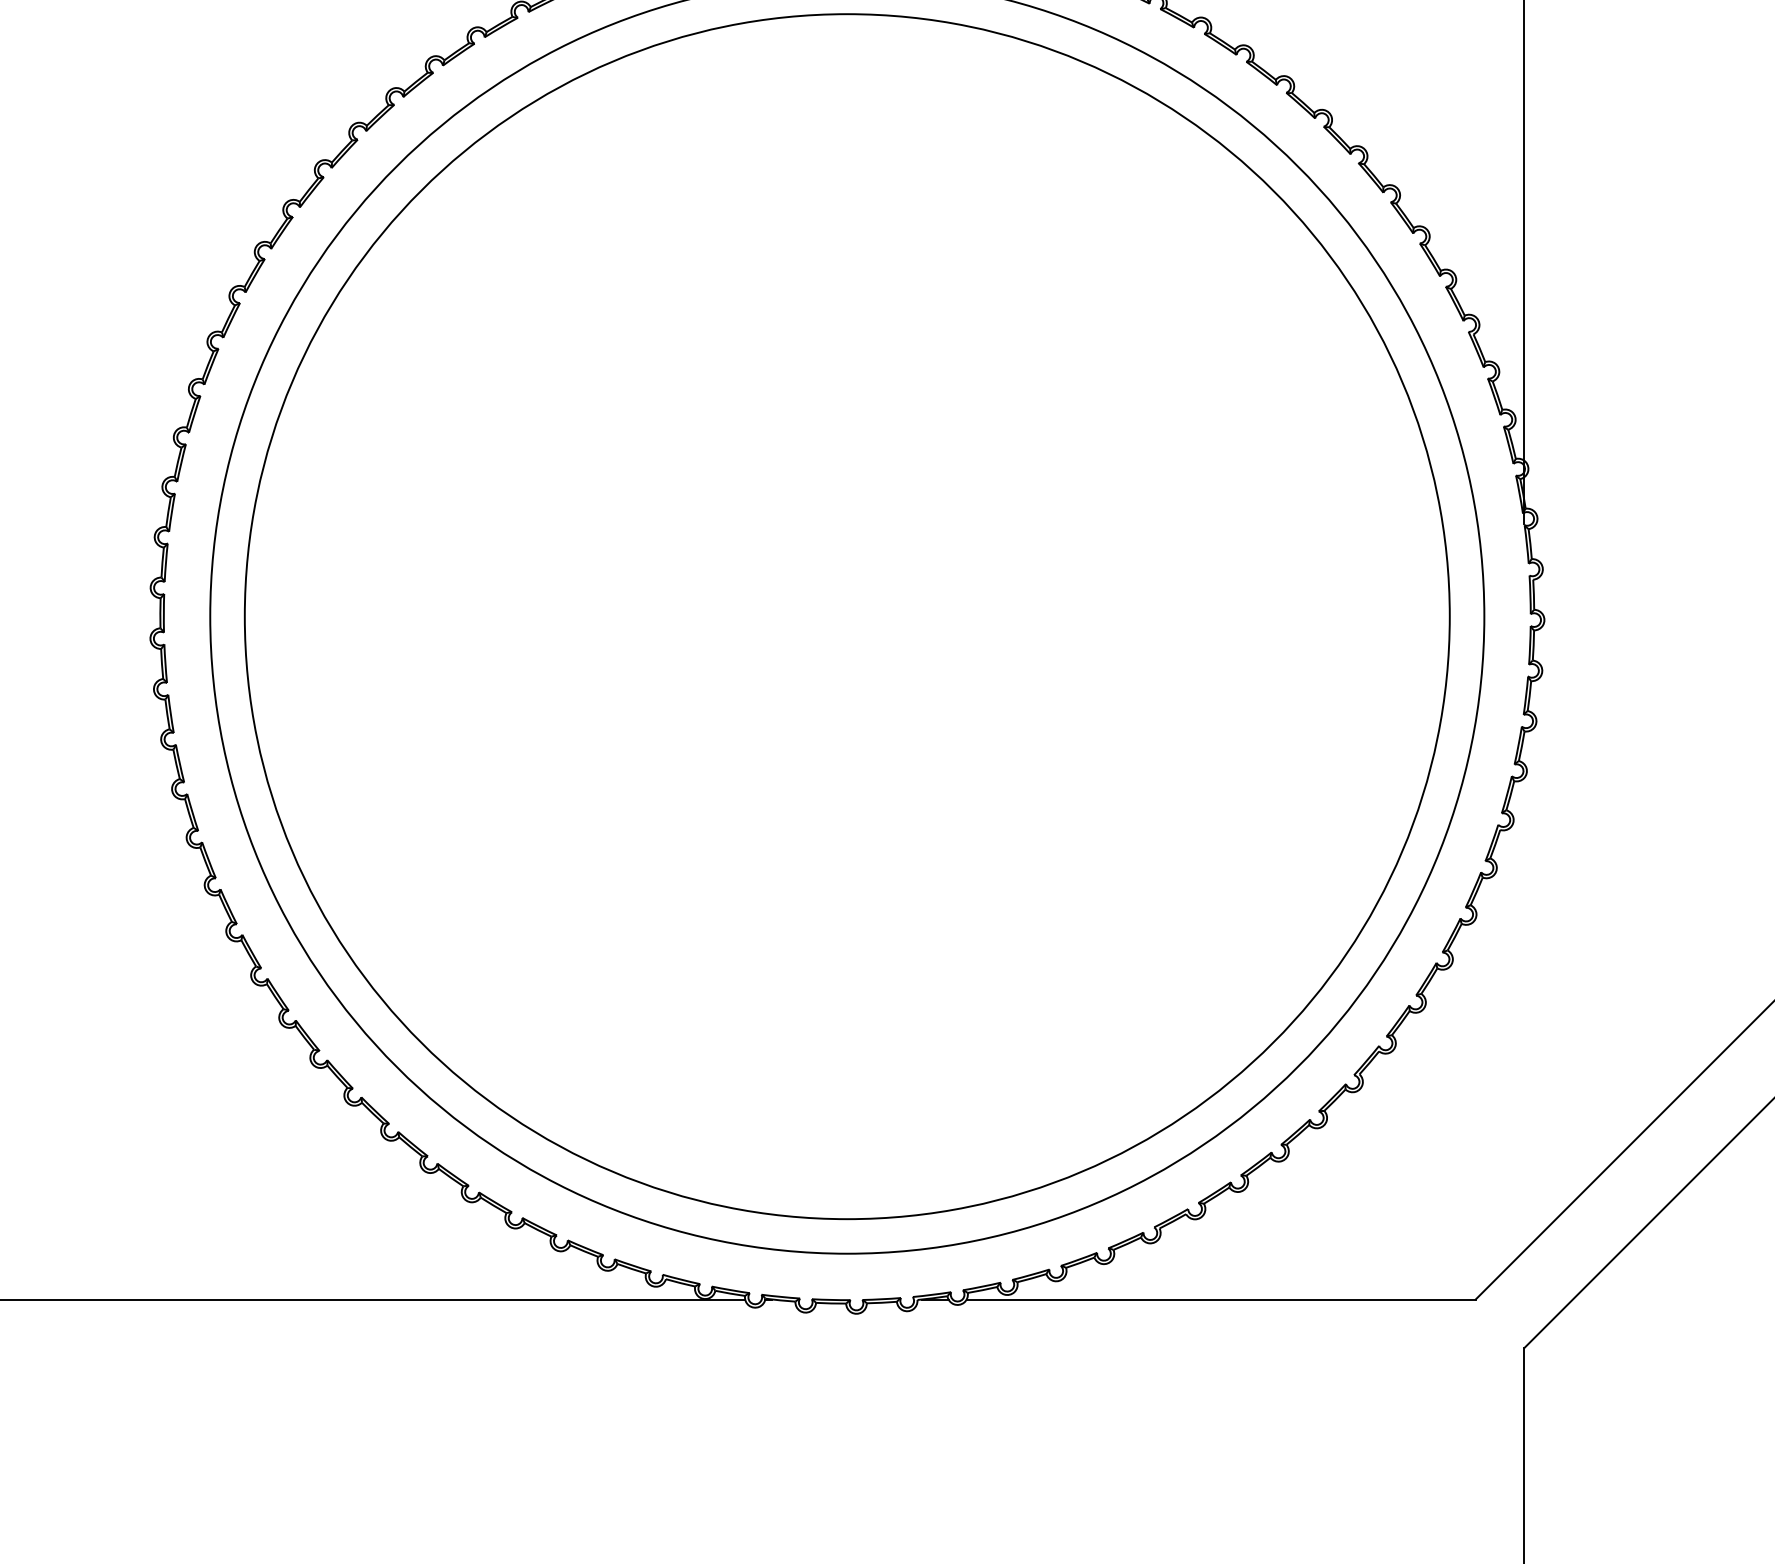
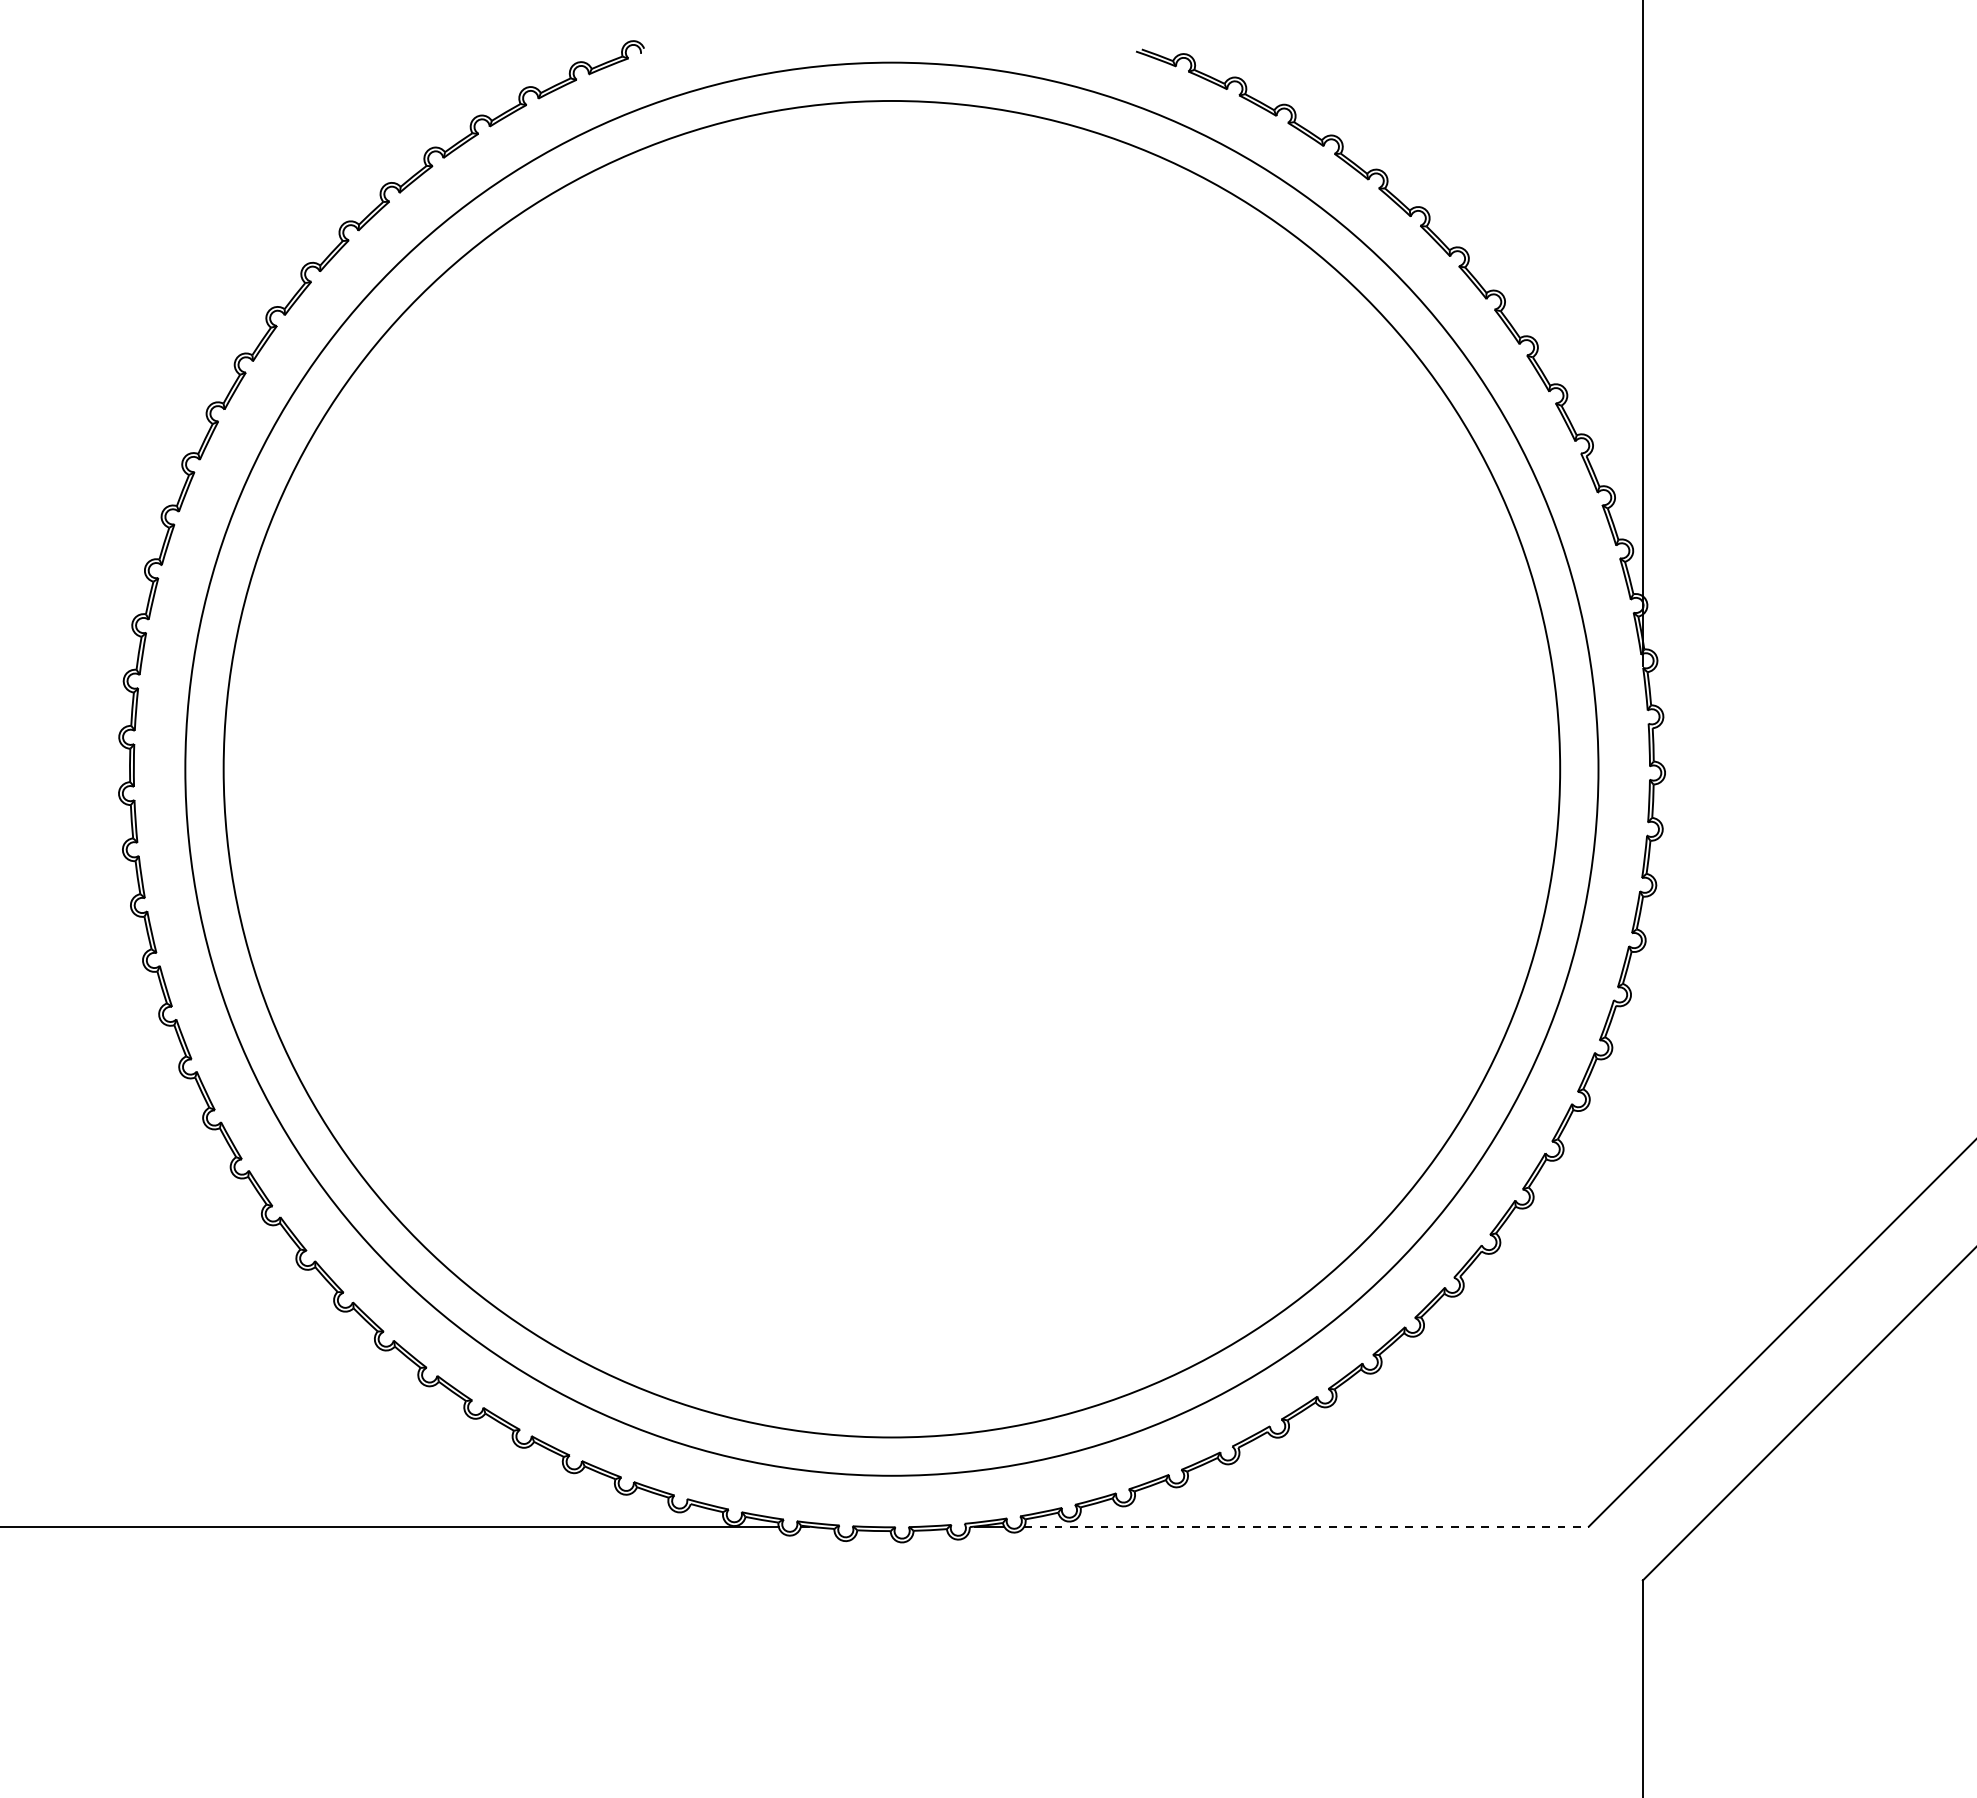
line: (1221, 1299) -> (1307, 1526), solid -> dashed

